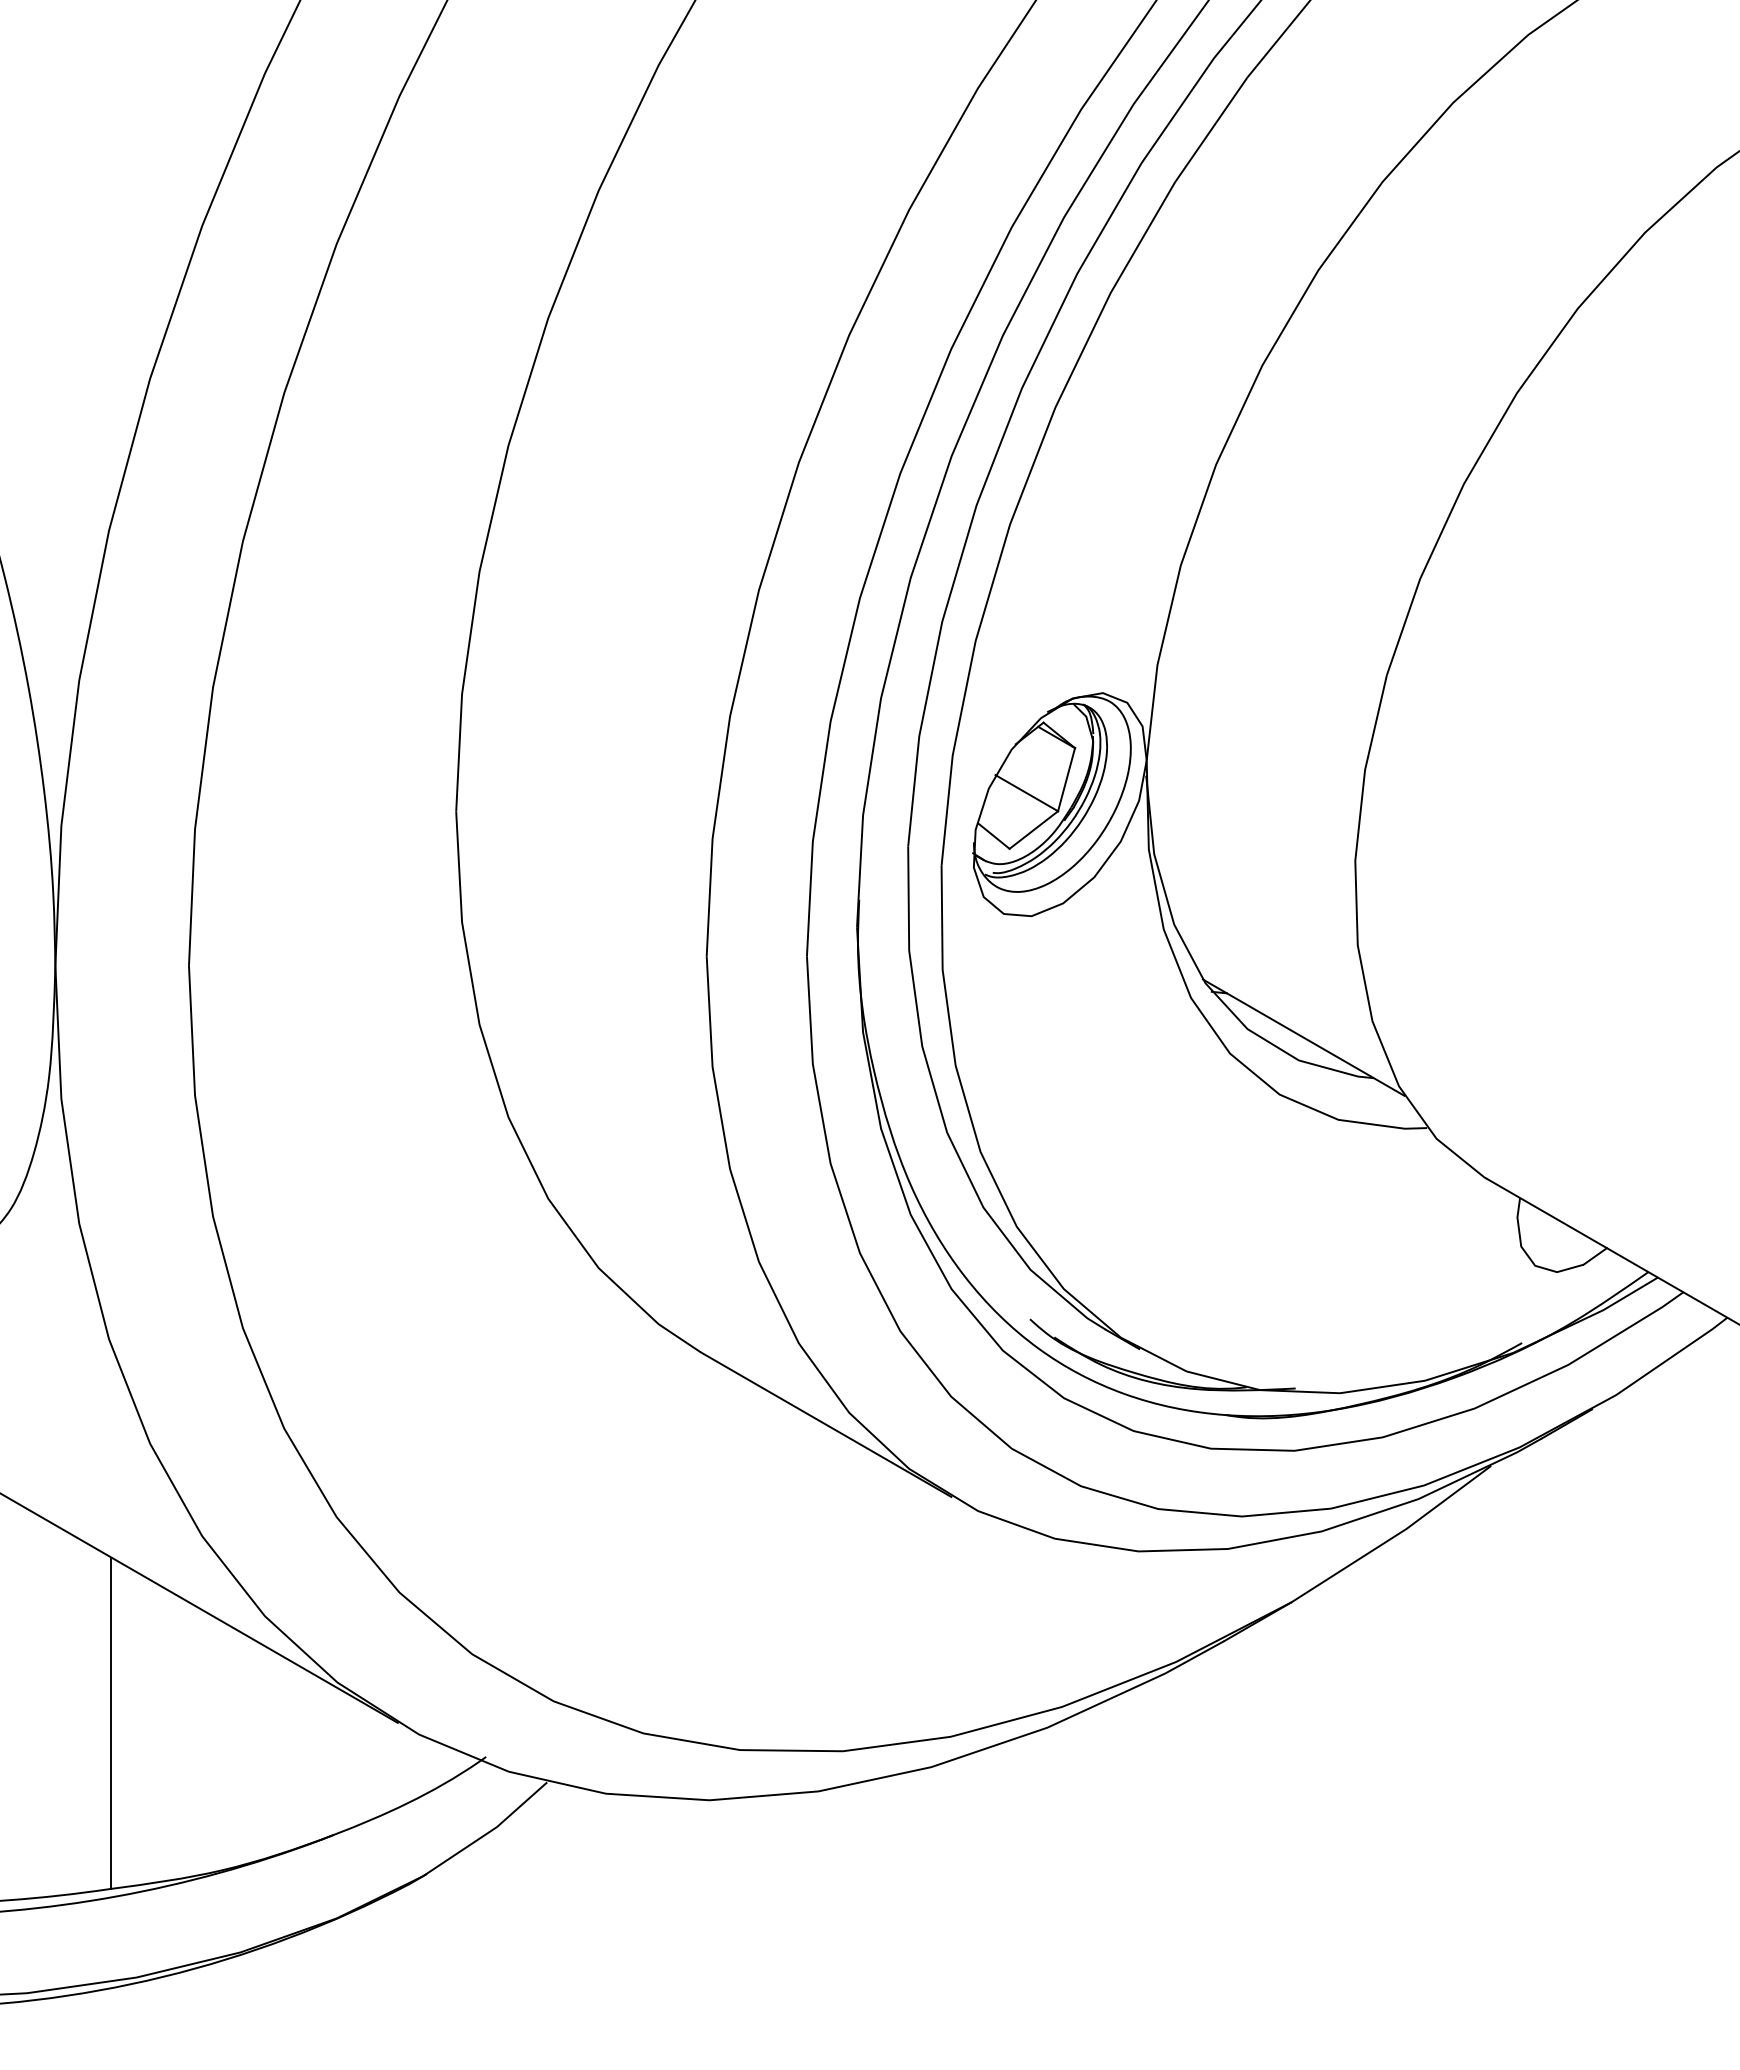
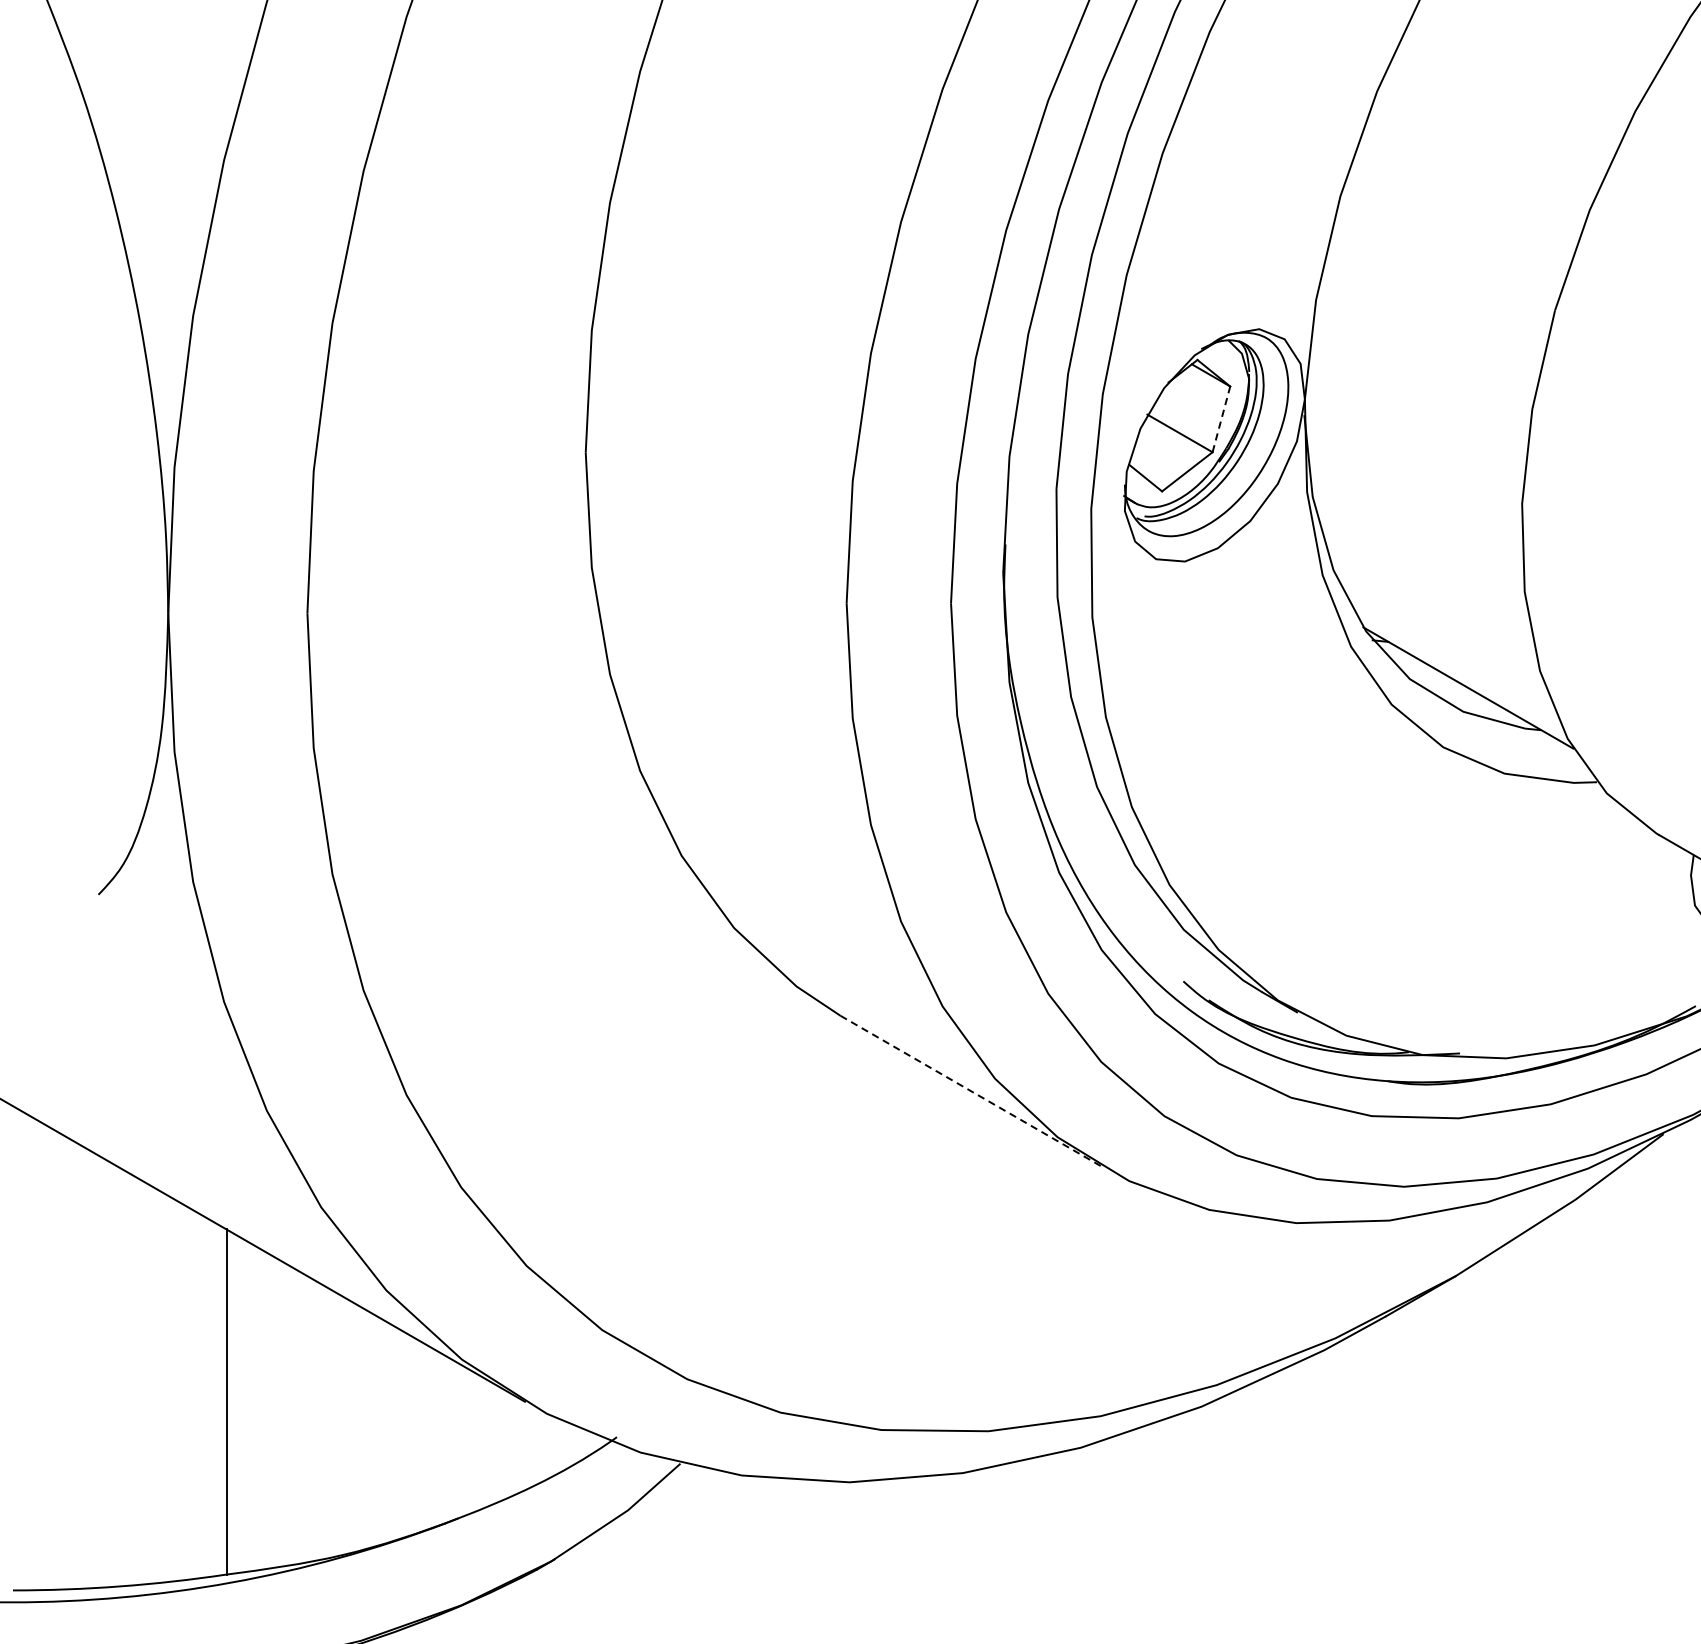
line: (1066, 779) -> (1221, 419), solid -> dashed
line: (826, 1424) -> (971, 1090), solid -> dashed

